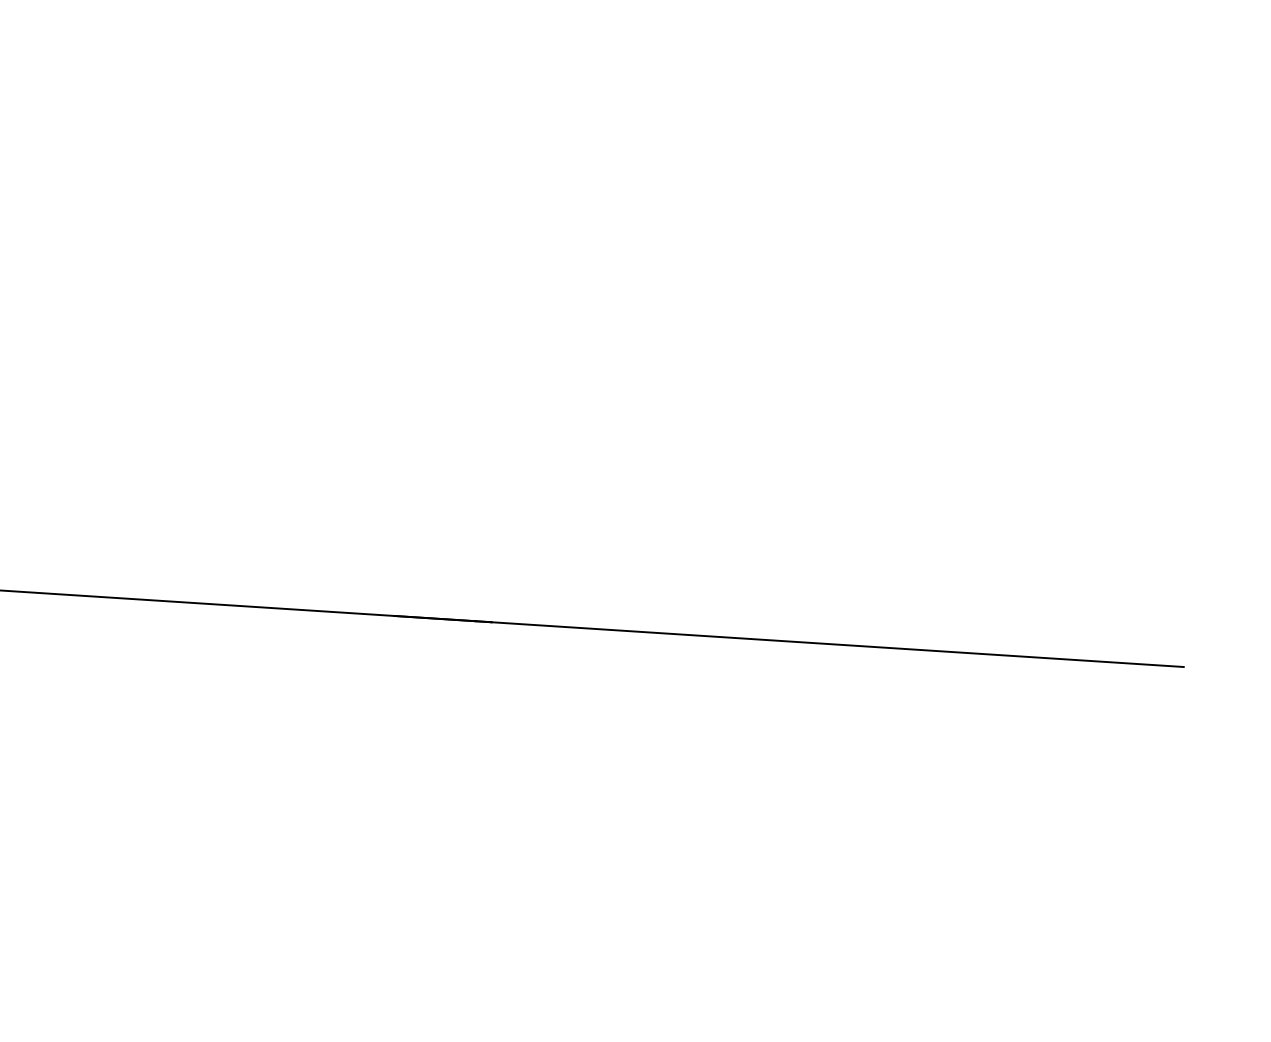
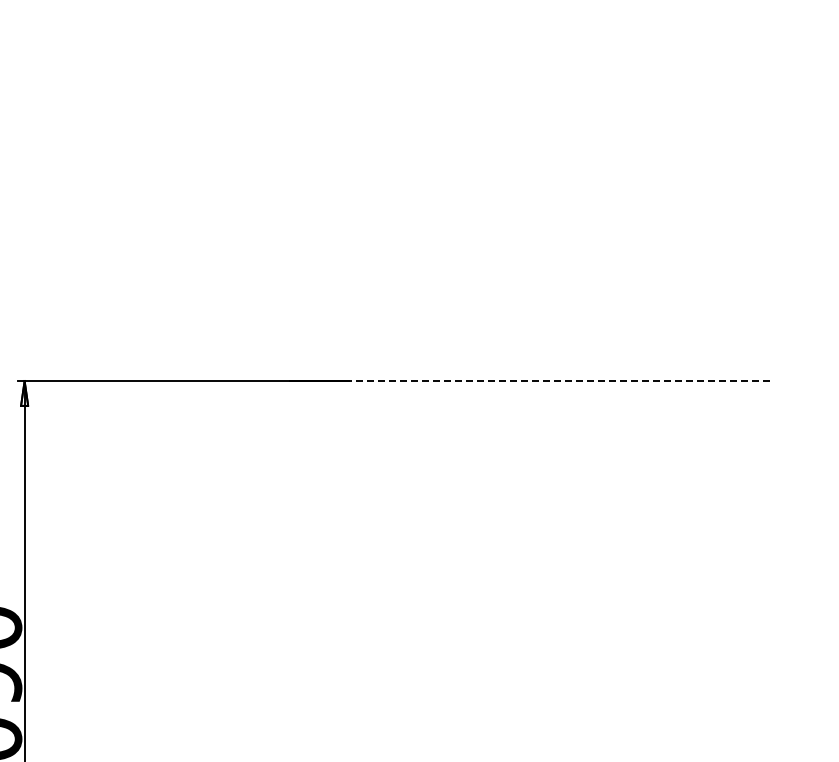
line: (836, 643) -> (558, 380), solid -> dashed

